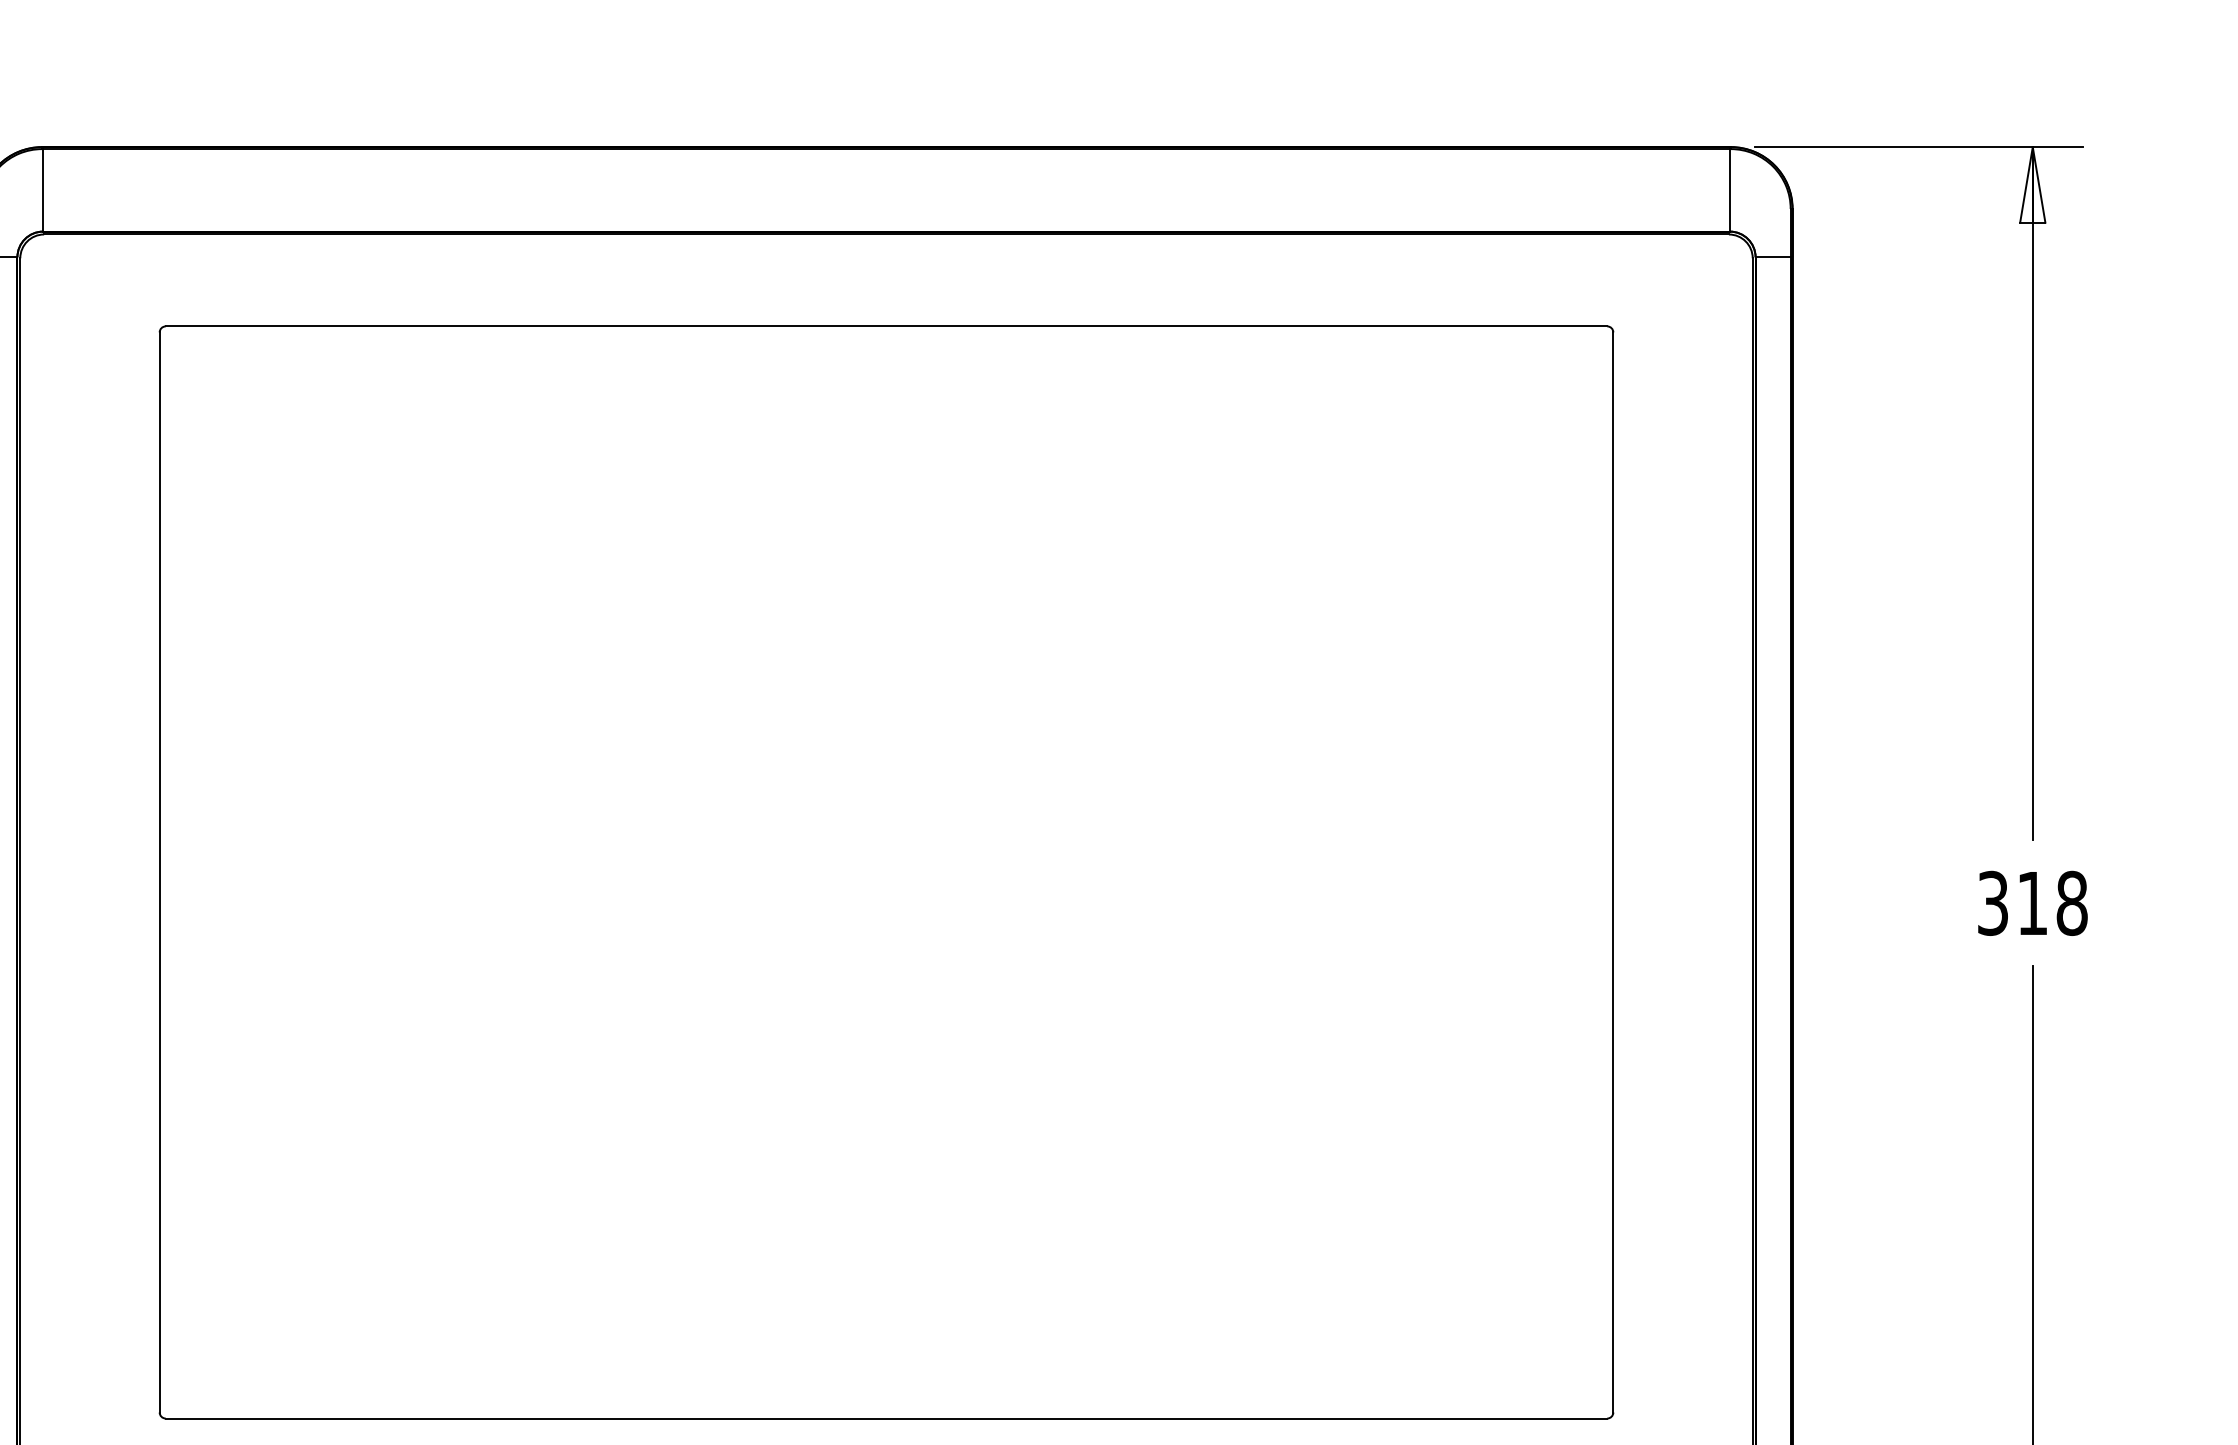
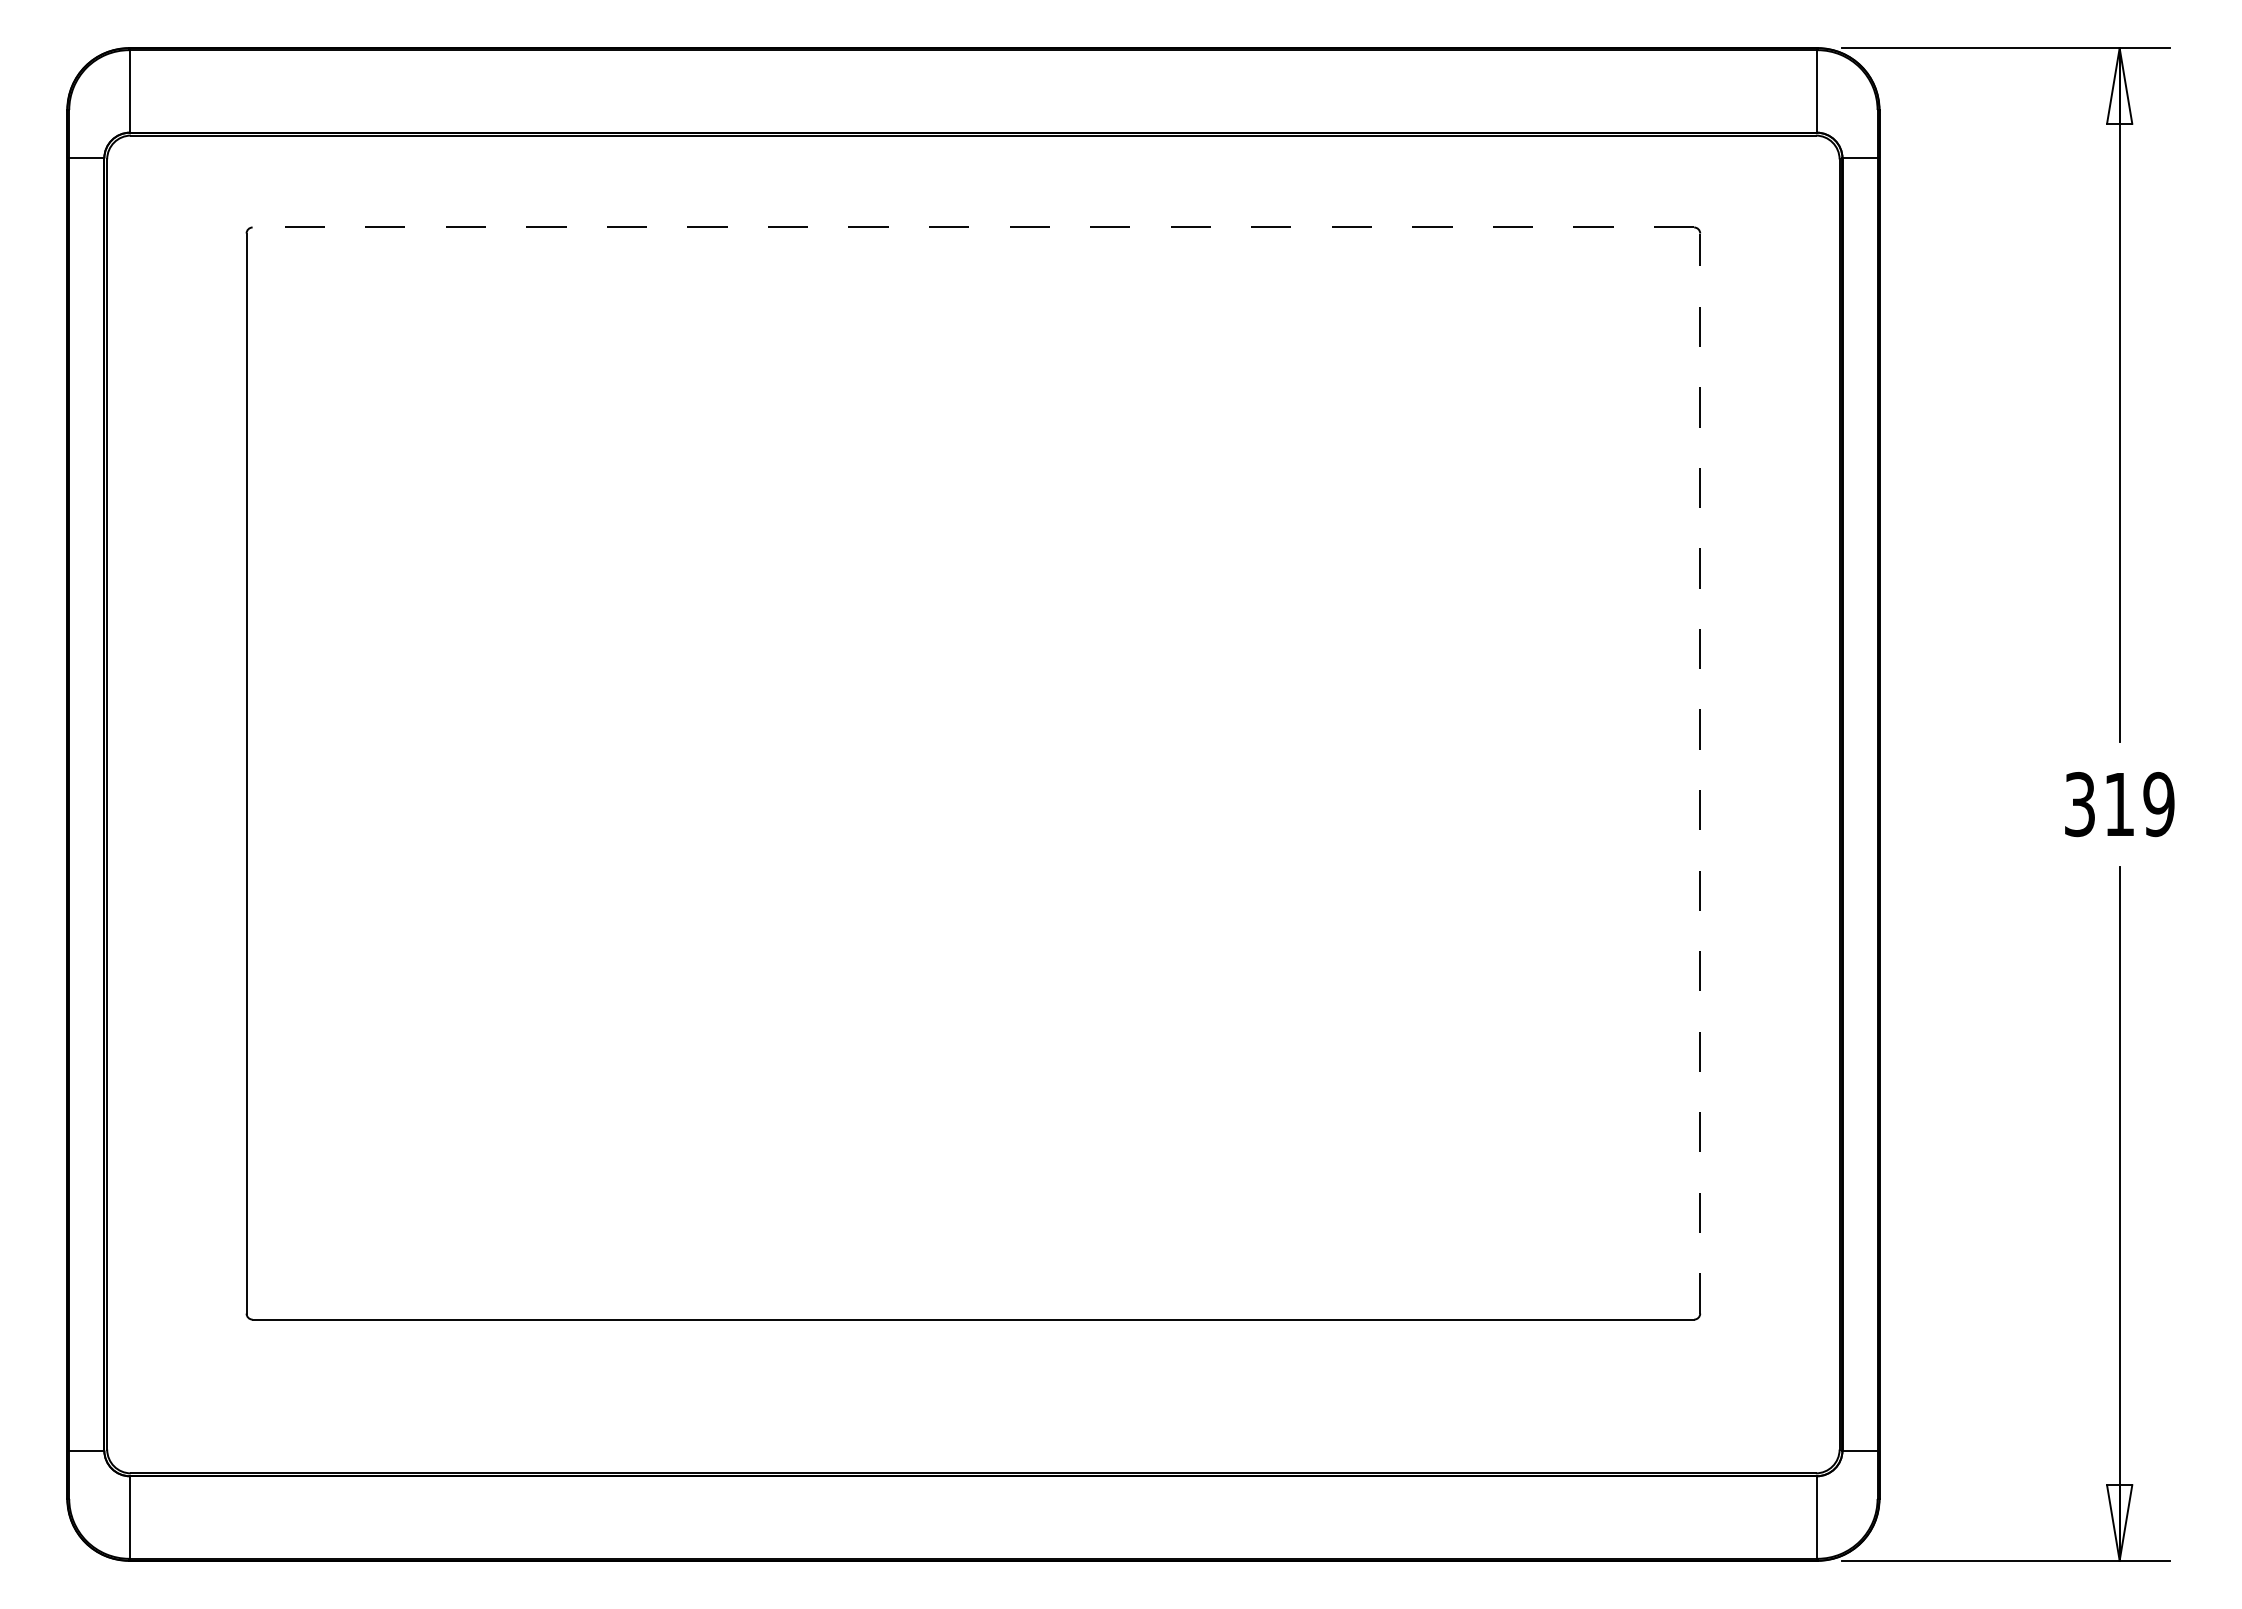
line: (886, 326) -> (973, 227), solid -> dashed
line: (1613, 872) -> (1700, 773), solid -> dashed
text: (2071, 903) -> (2158, 804), 318 -> 319

